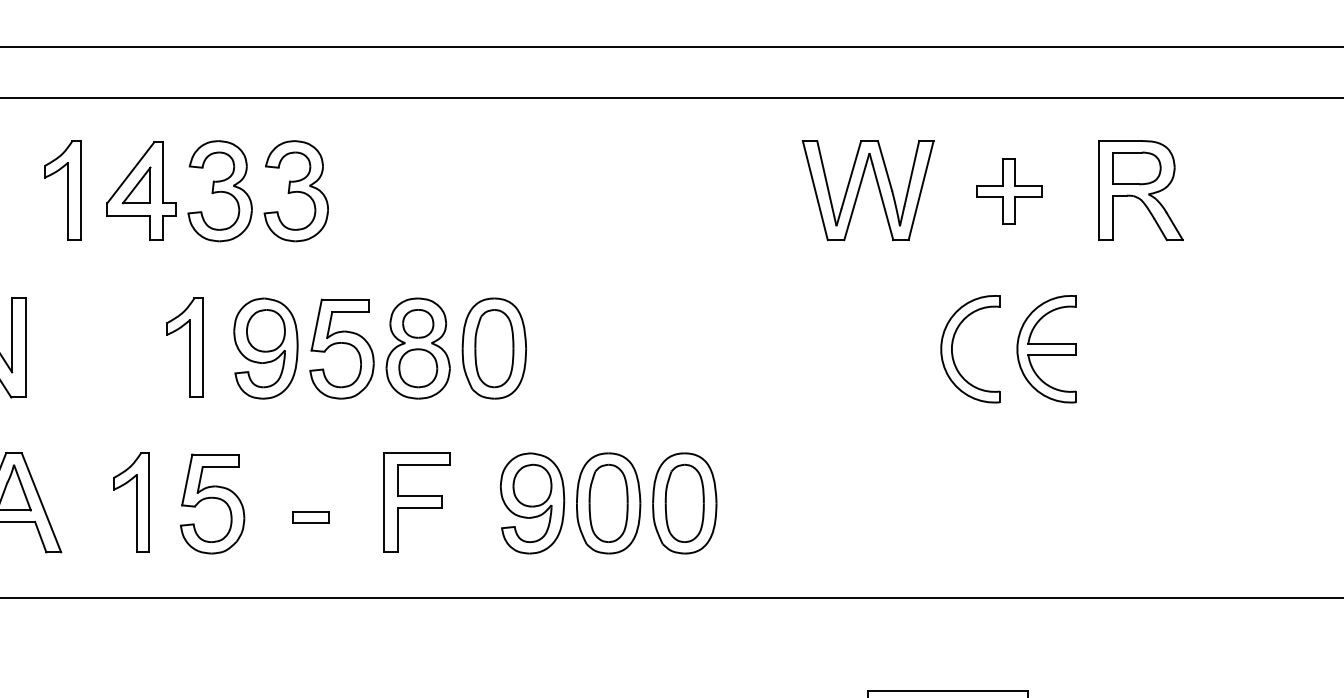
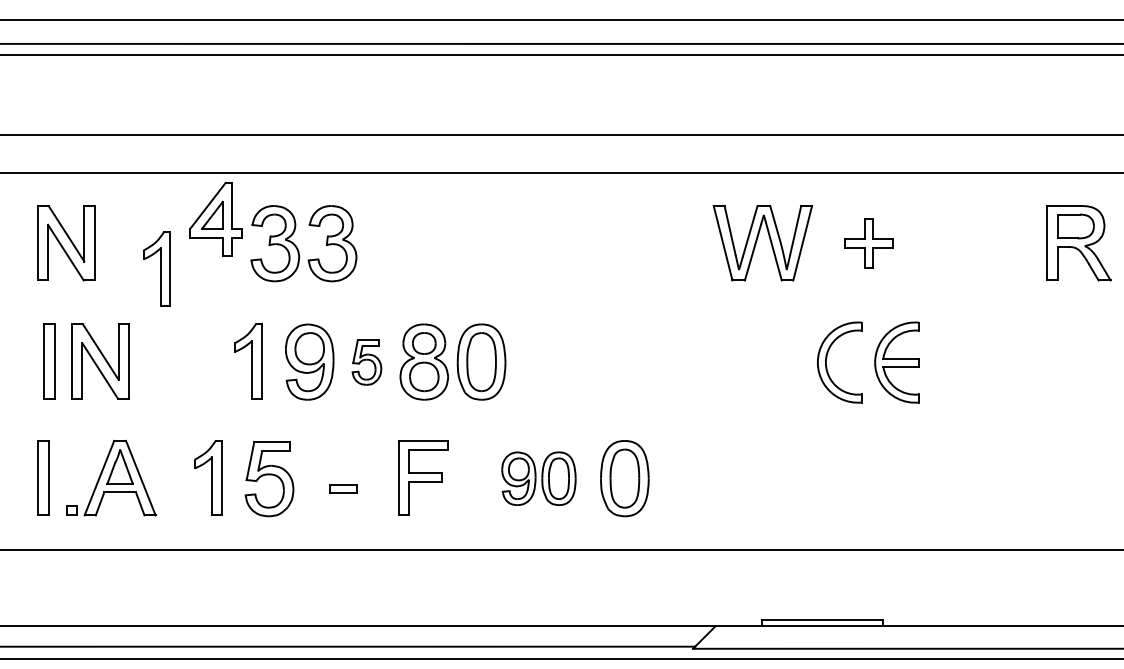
part: (62, 189) -> (156, 268), moved
part: (140, 189) -> (215, 218), moved
part: (1140, 190) -> (1078, 243), moved
part: (341, 349) -> (366, 362), size x0.6
part: (569, 503) -> (538, 478), size x0.7

